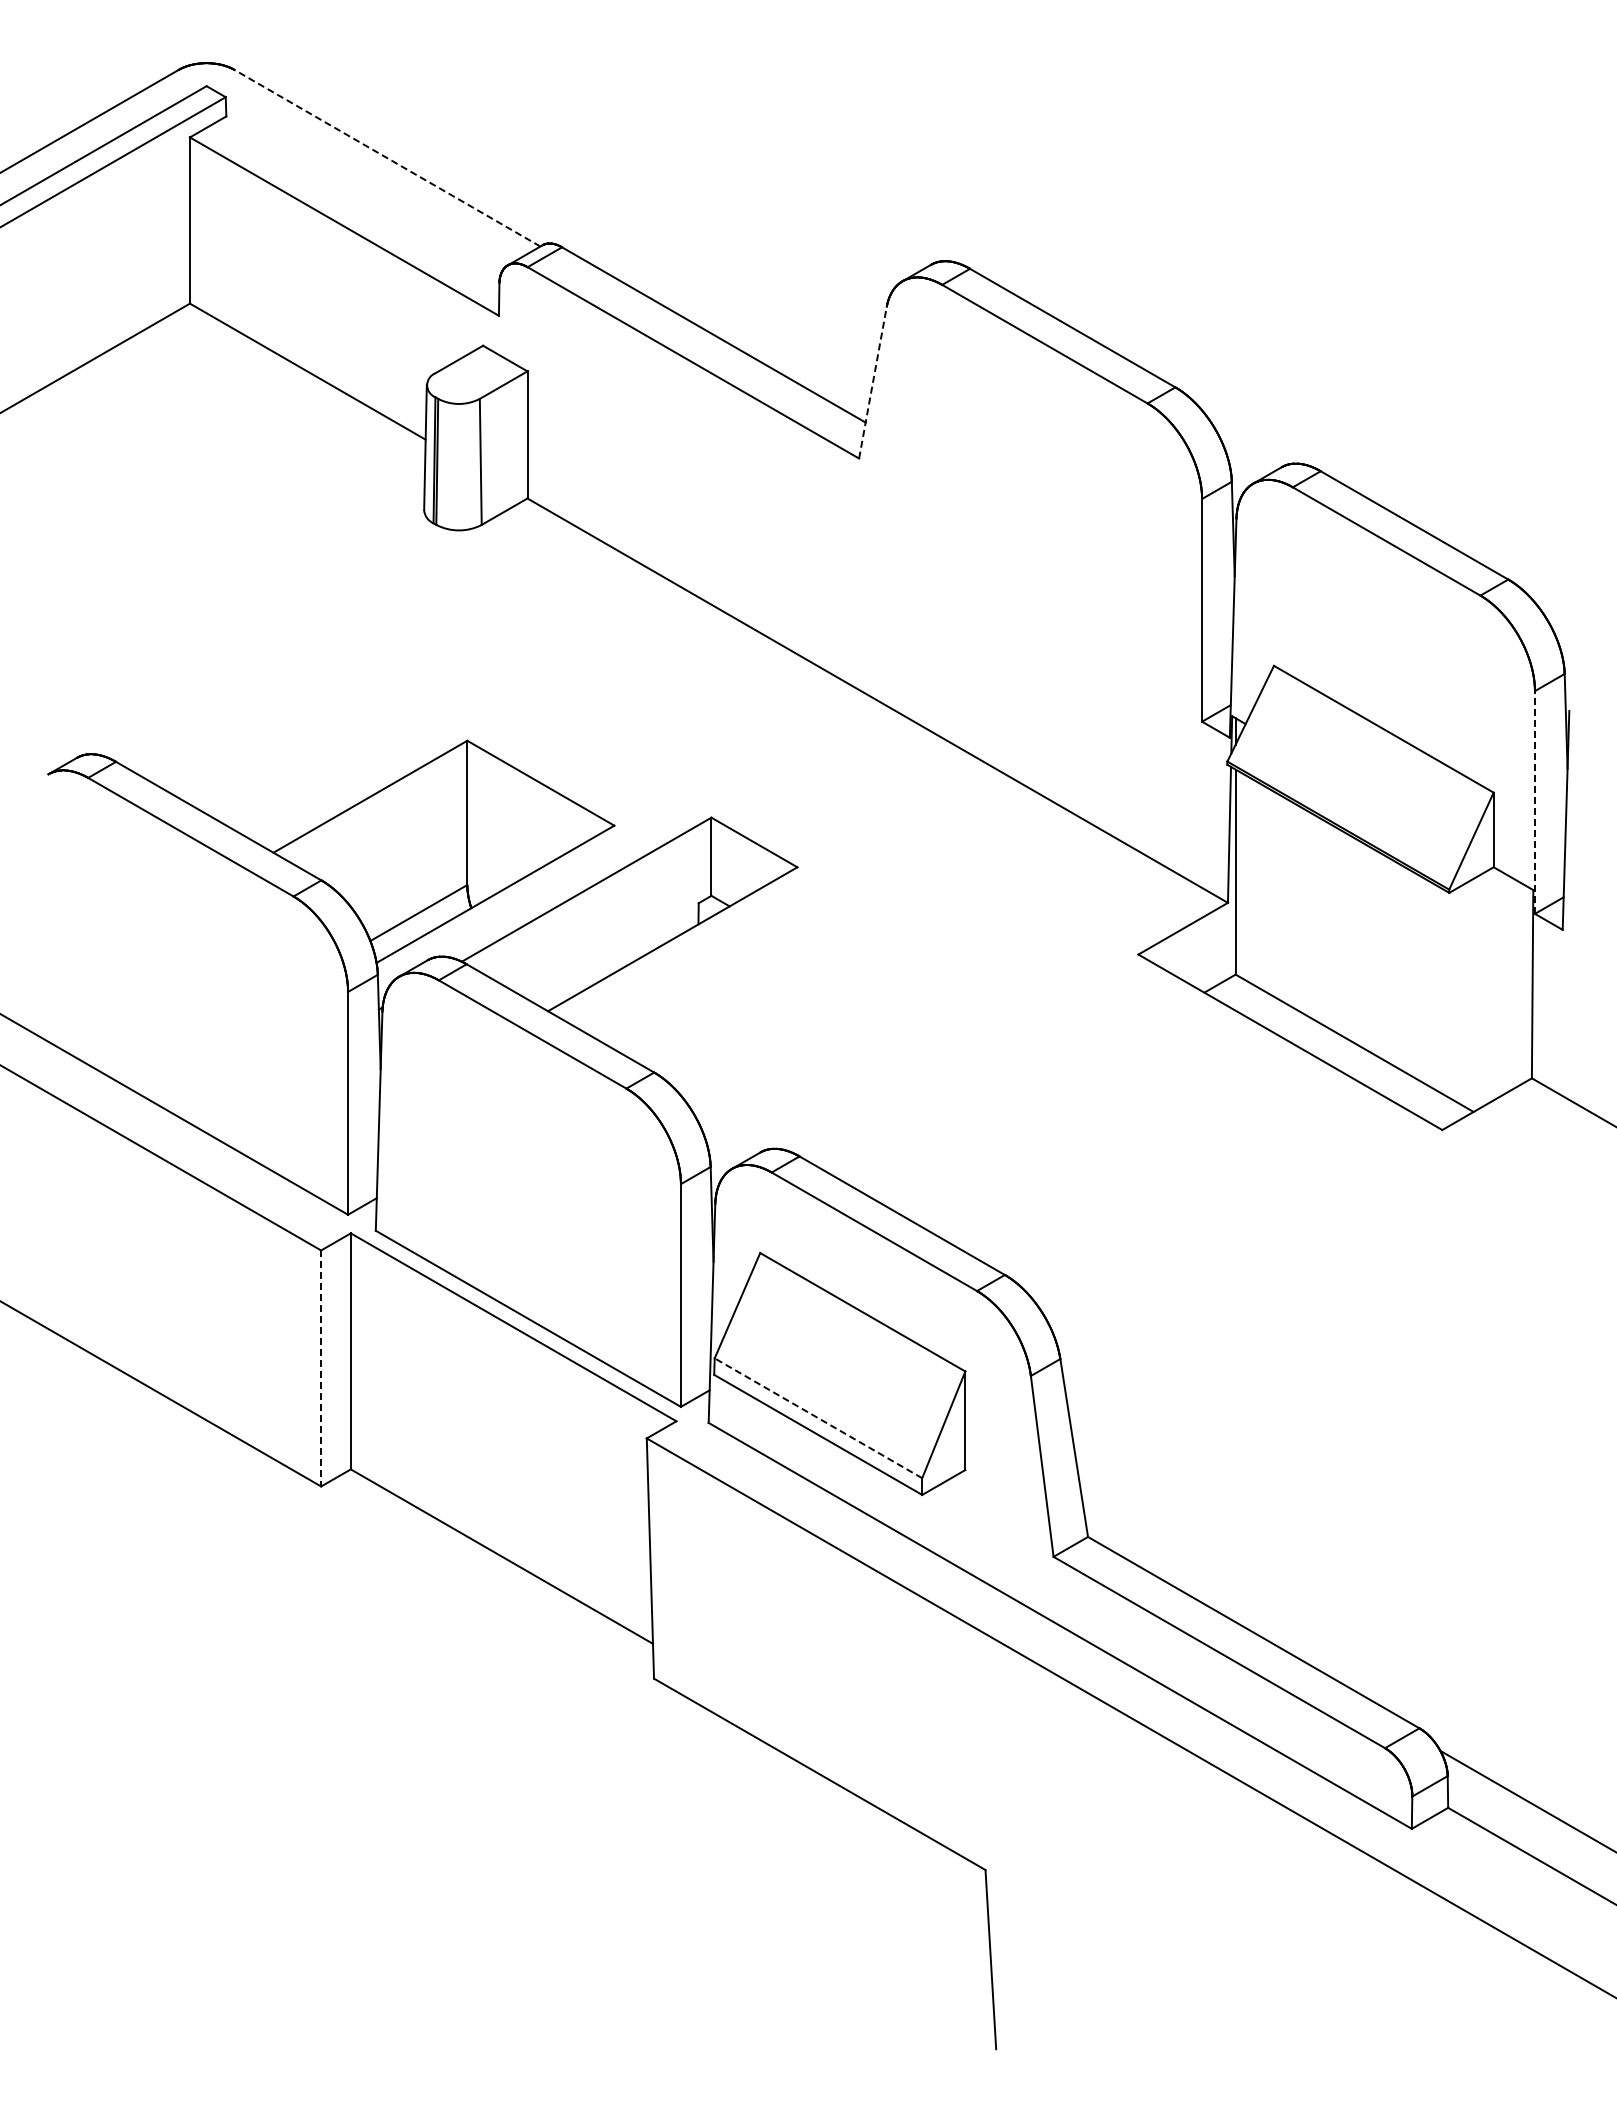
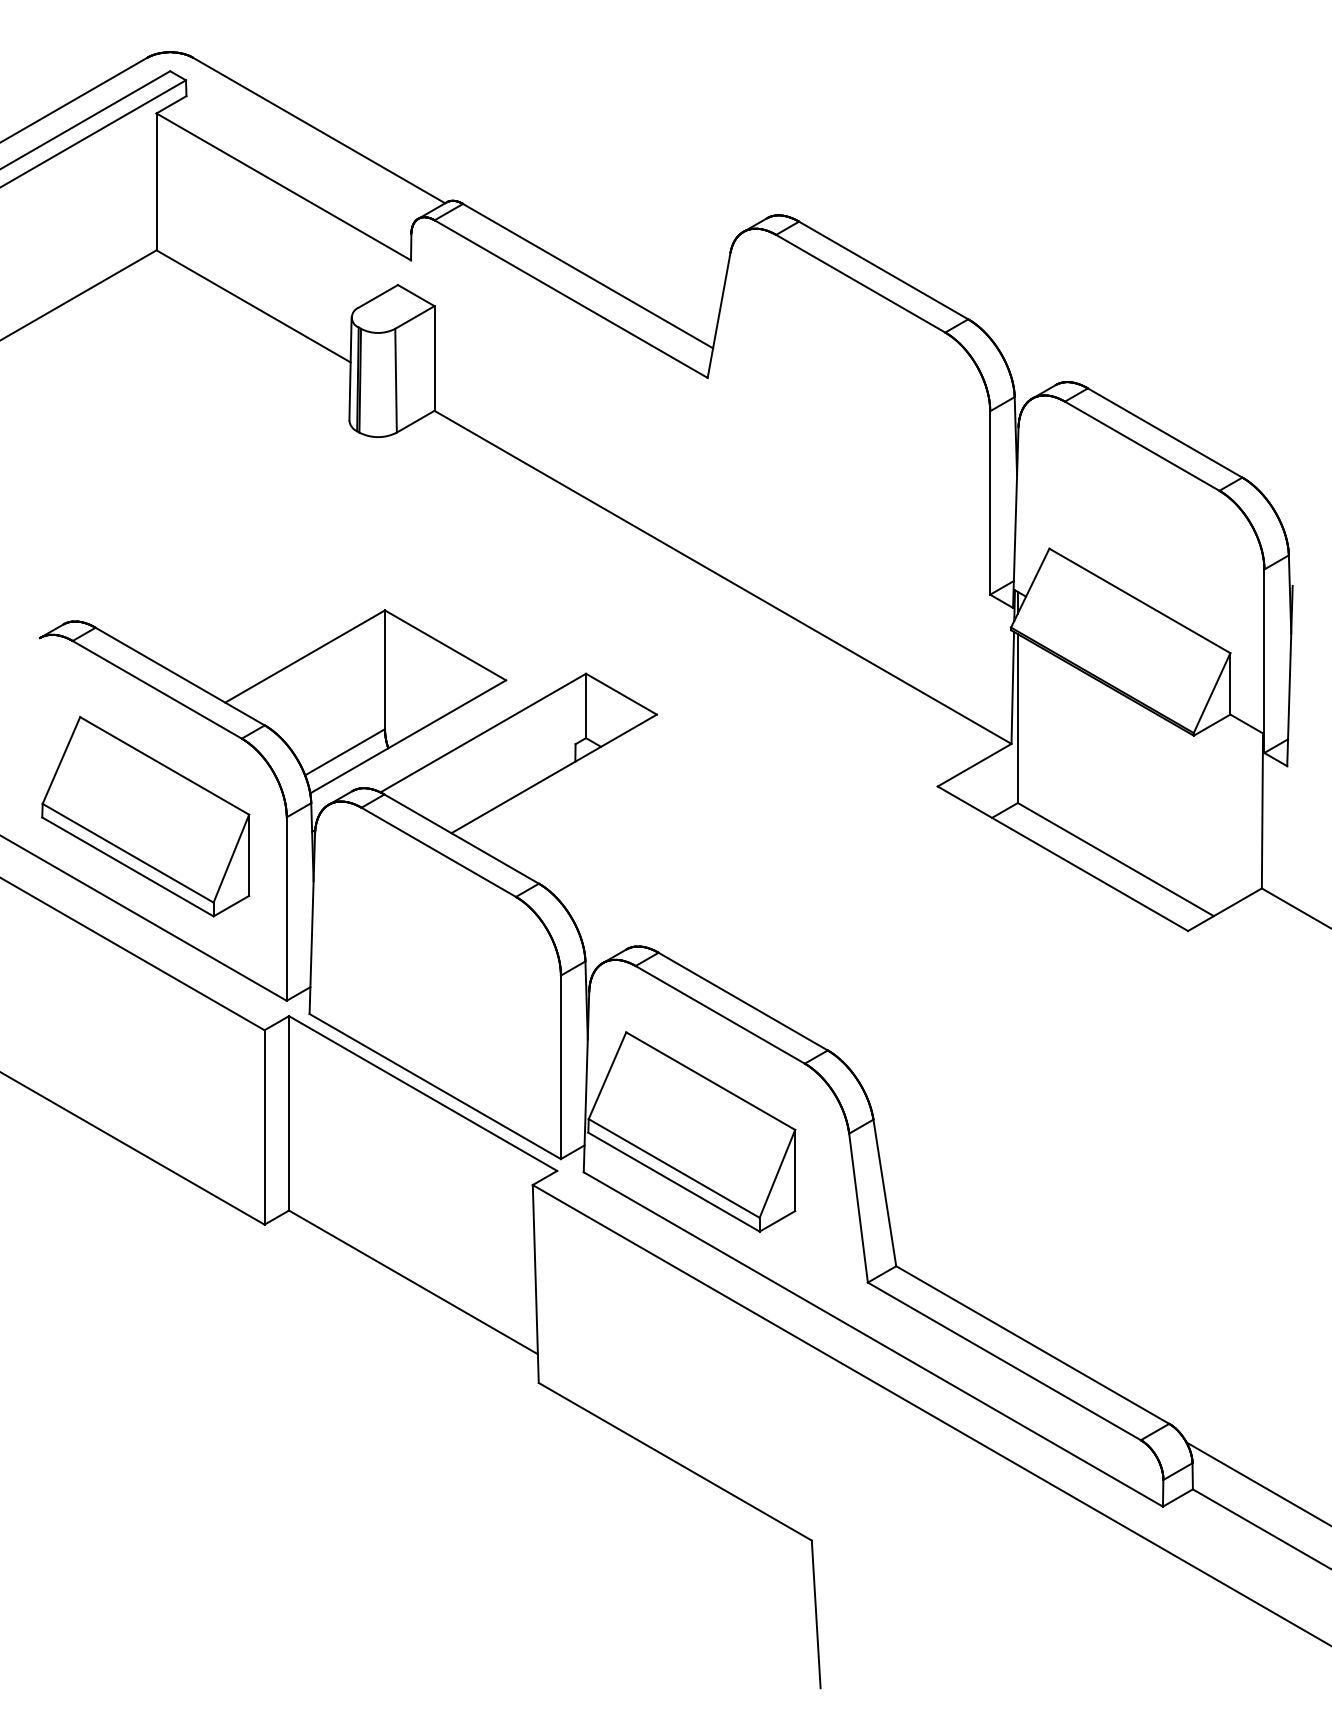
line: (387, 158) -> (319, 130), dashed -> solid
line: (873, 382) -> (719, 315), dashed -> solid
line: (1534, 802) -> (1264, 661), dashed -> solid
part: (176, 991) -> (145, 816), added
line: (321, 1368) -> (264, 1127), dashed -> solid
line: (818, 1418) -> (674, 1168), dashed -> solid

